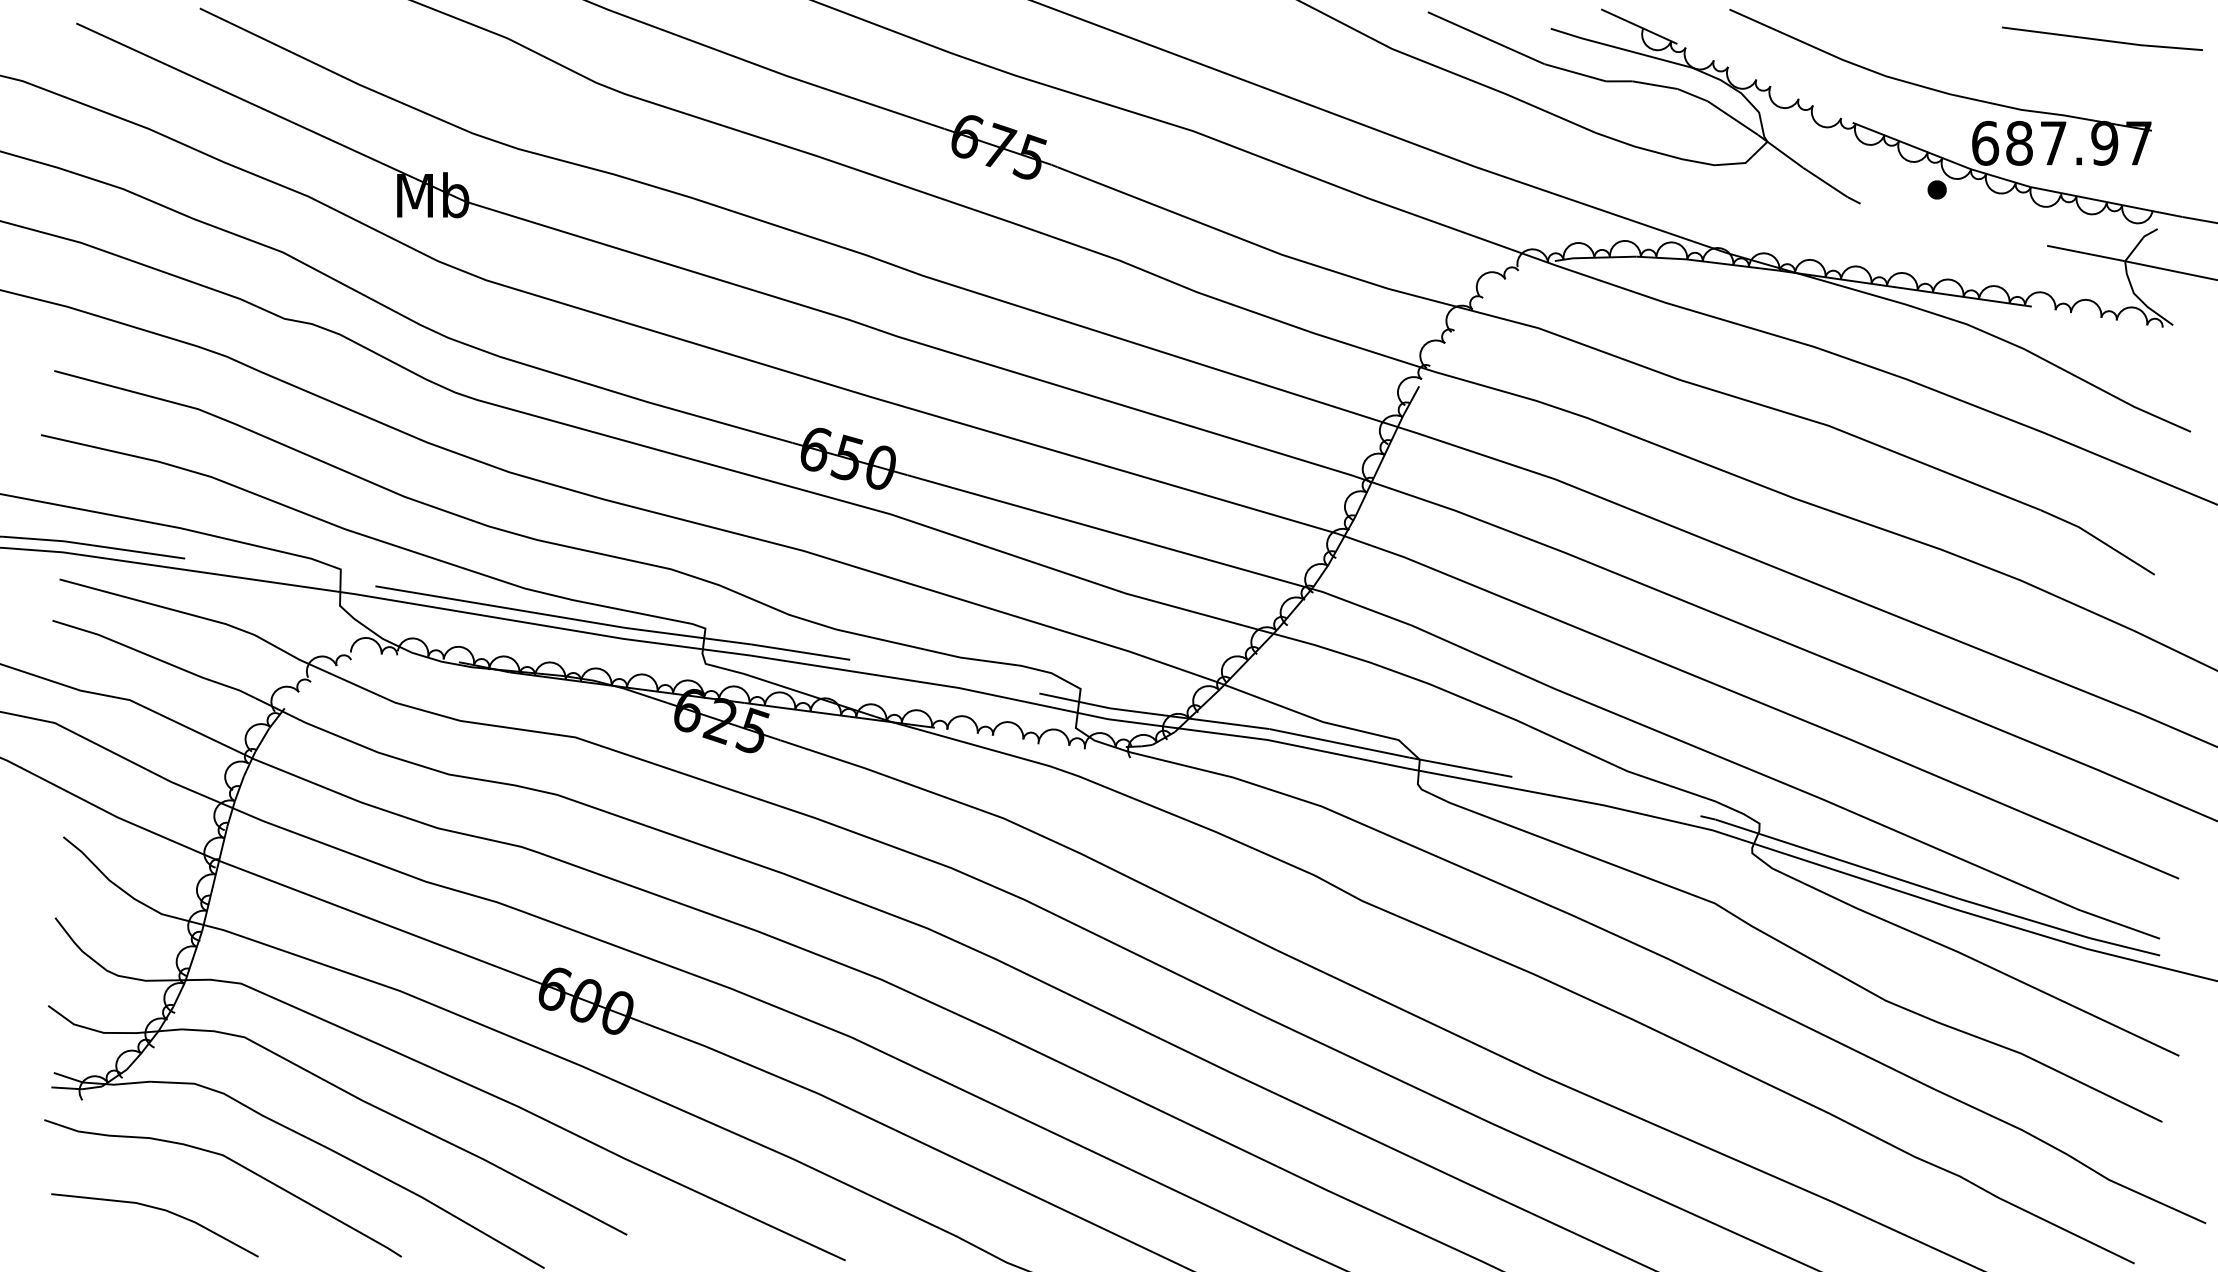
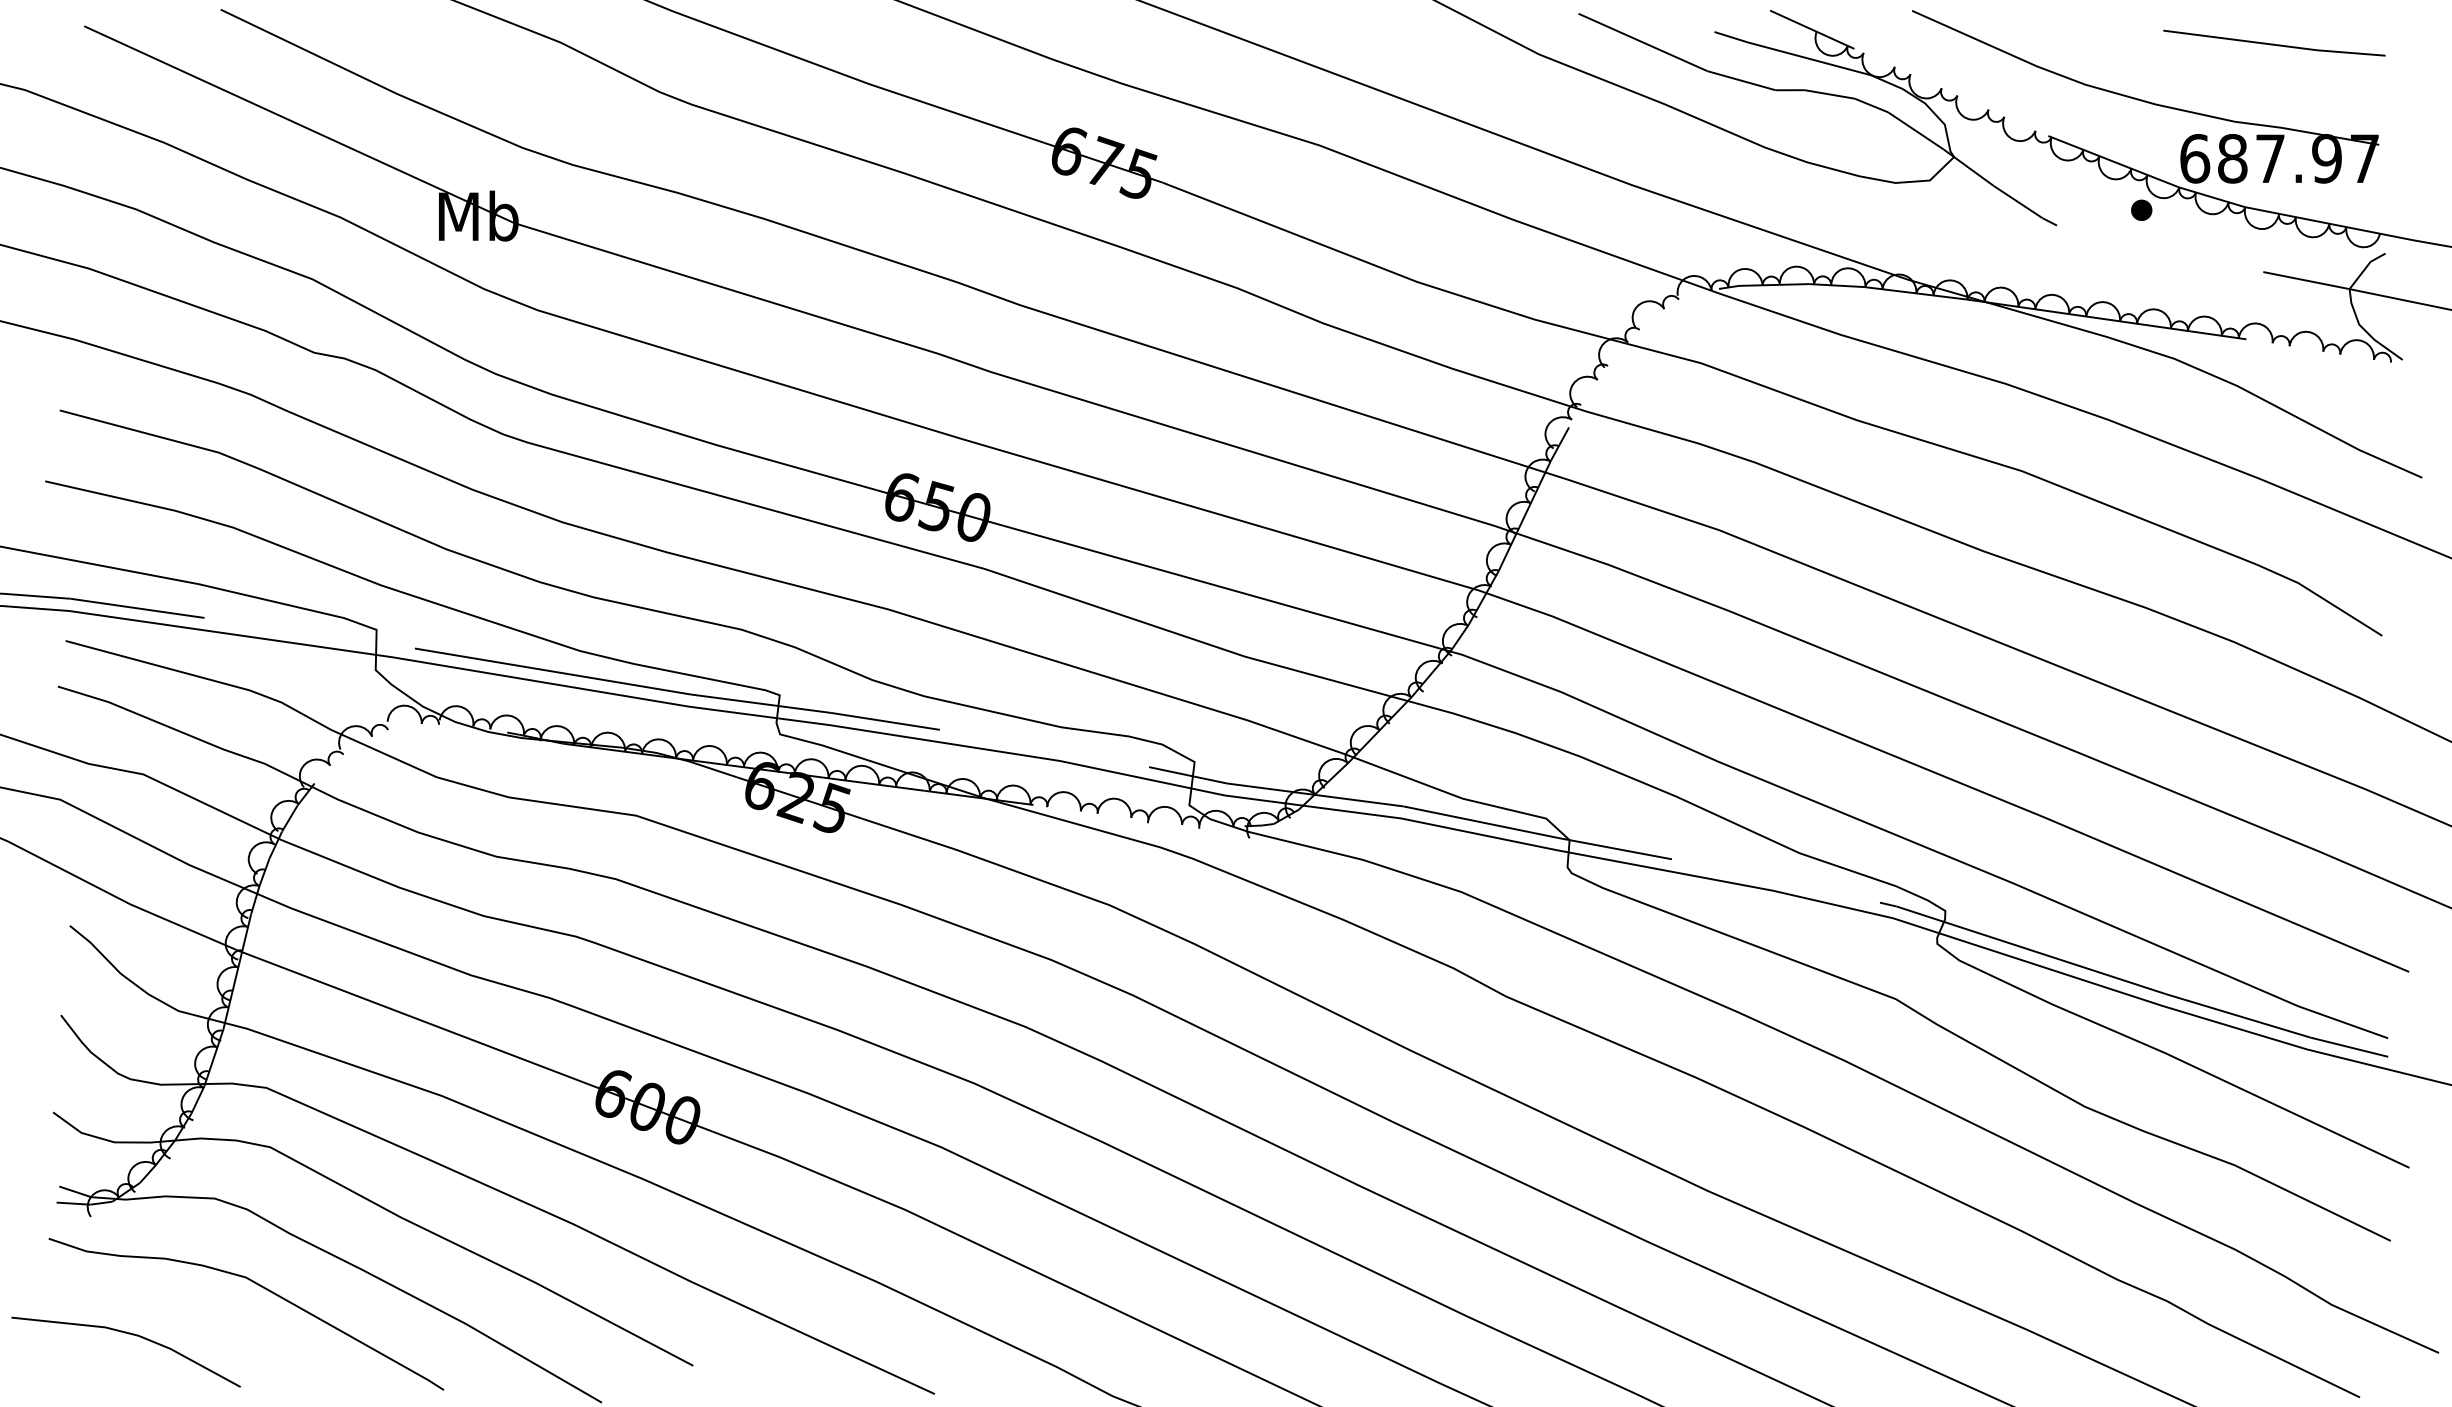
line: (2102, 39) -> (2274, 43), moved
line: (157, 1209) -> (128, 1334), moved

